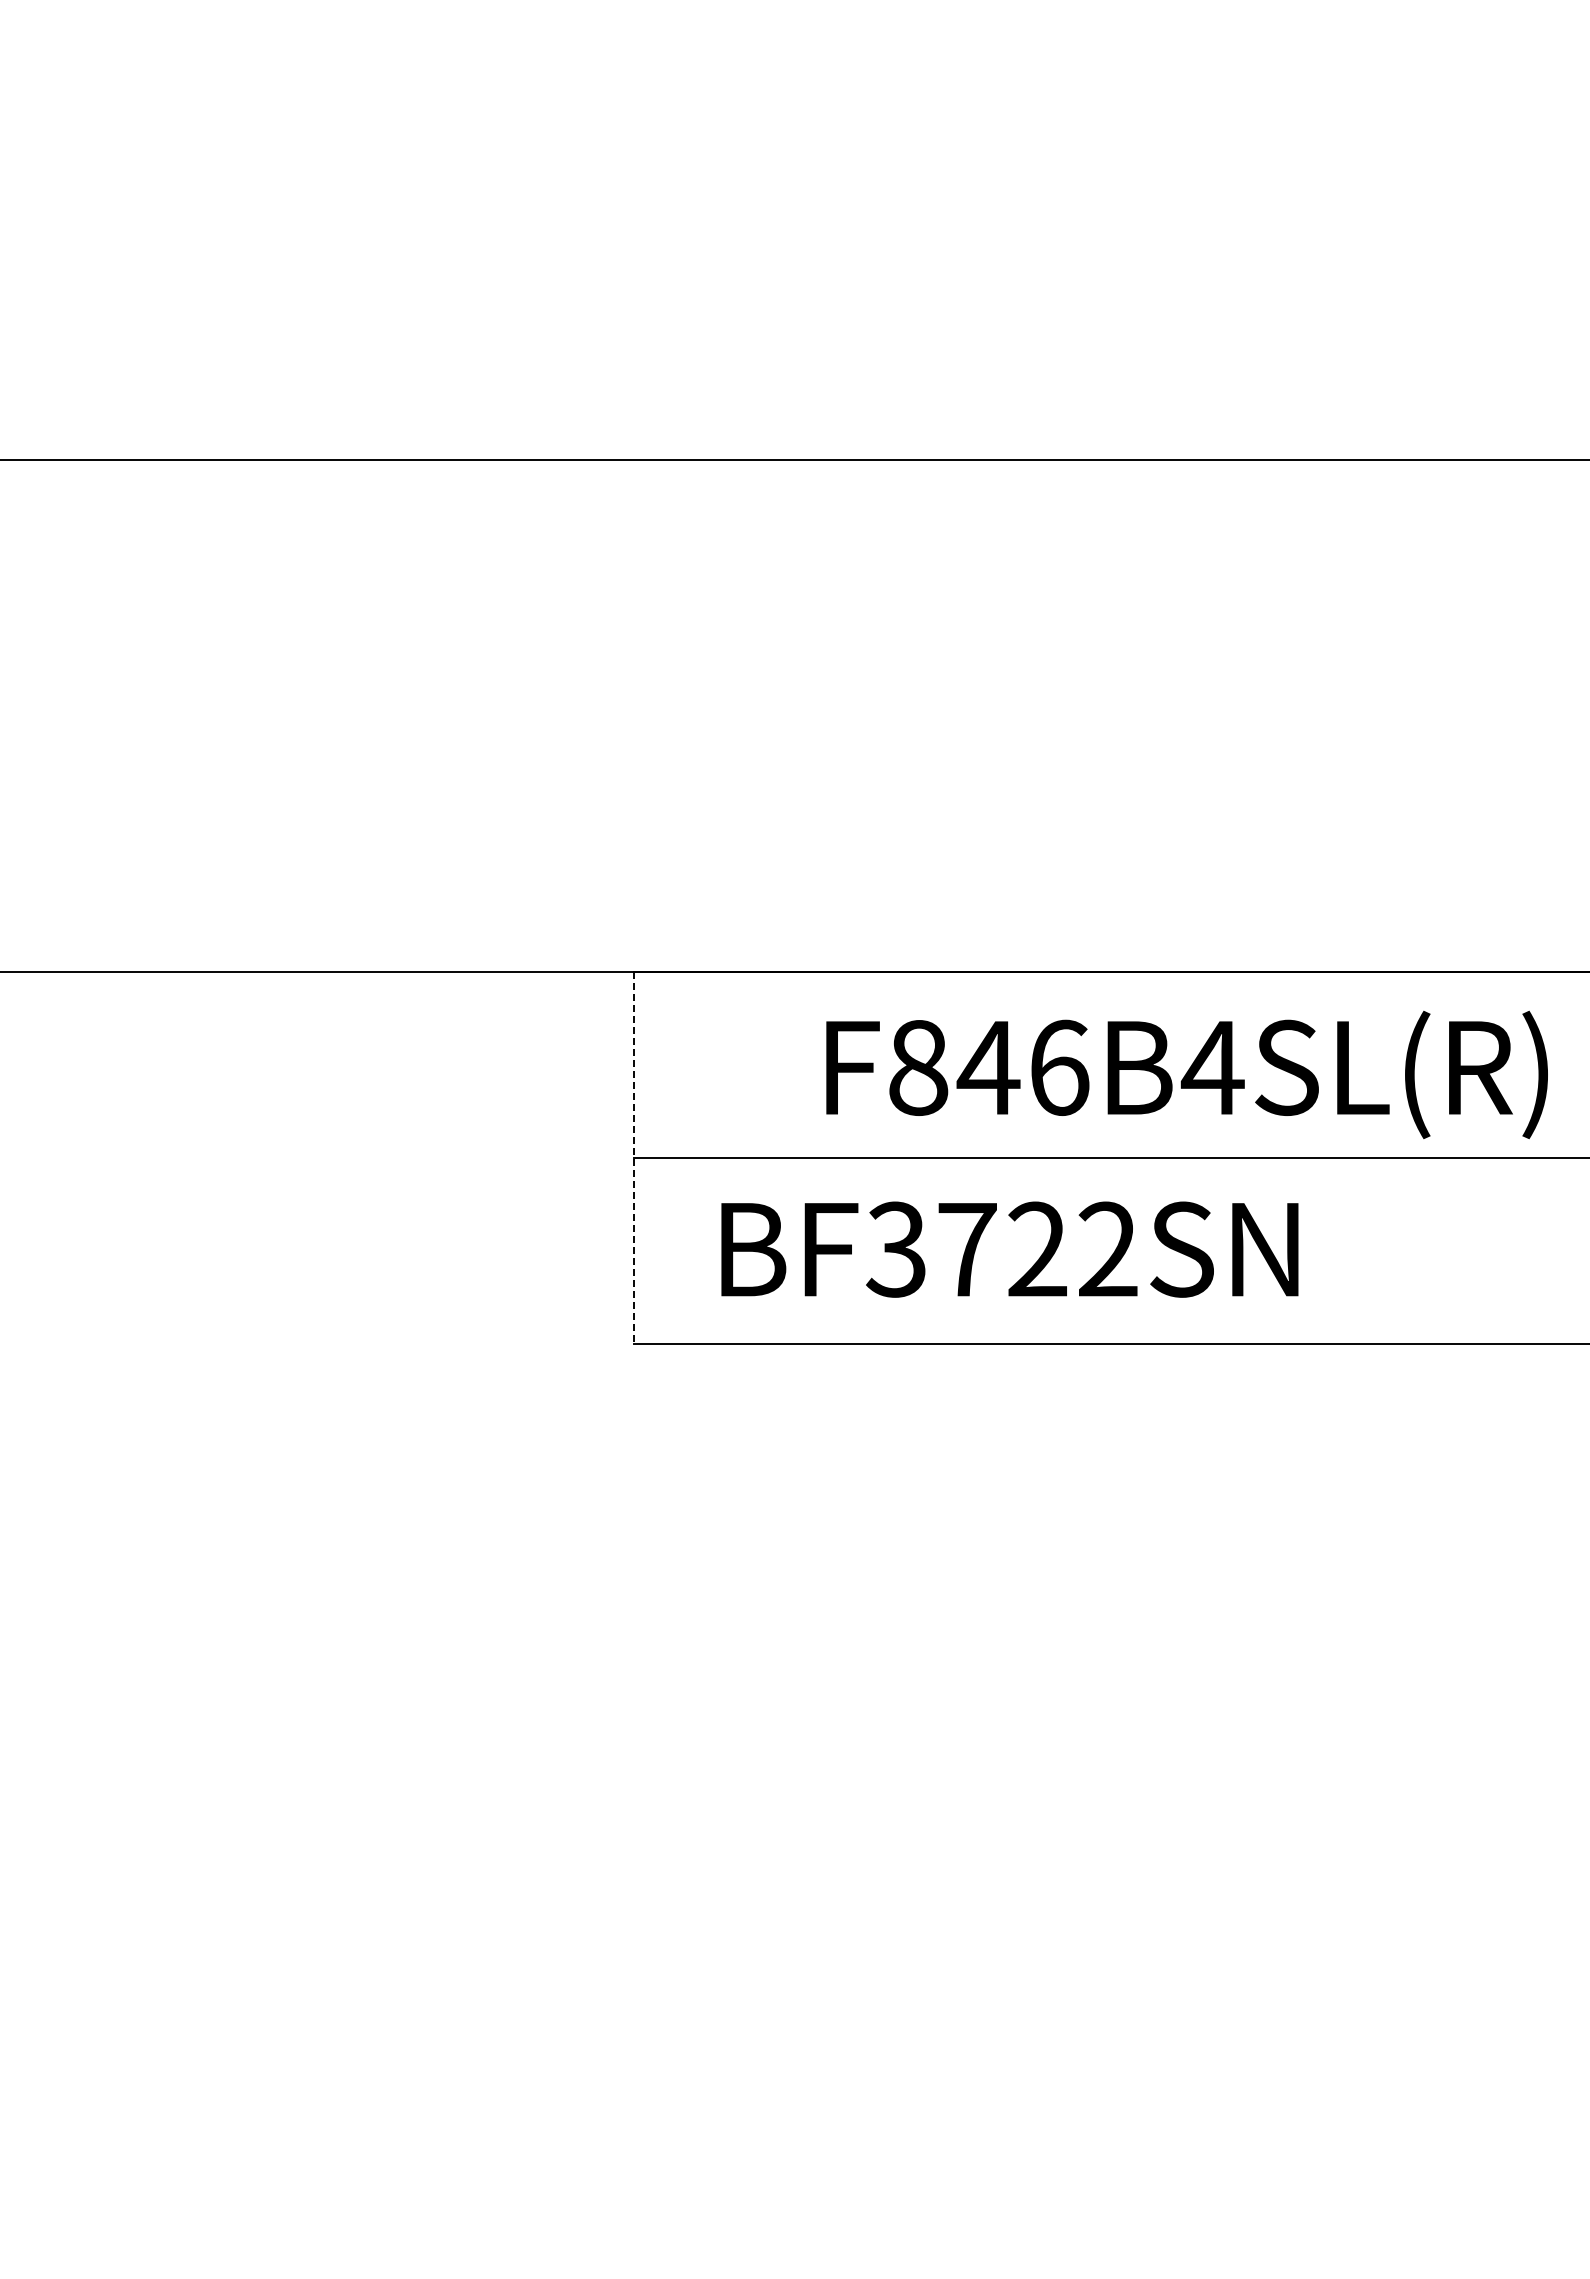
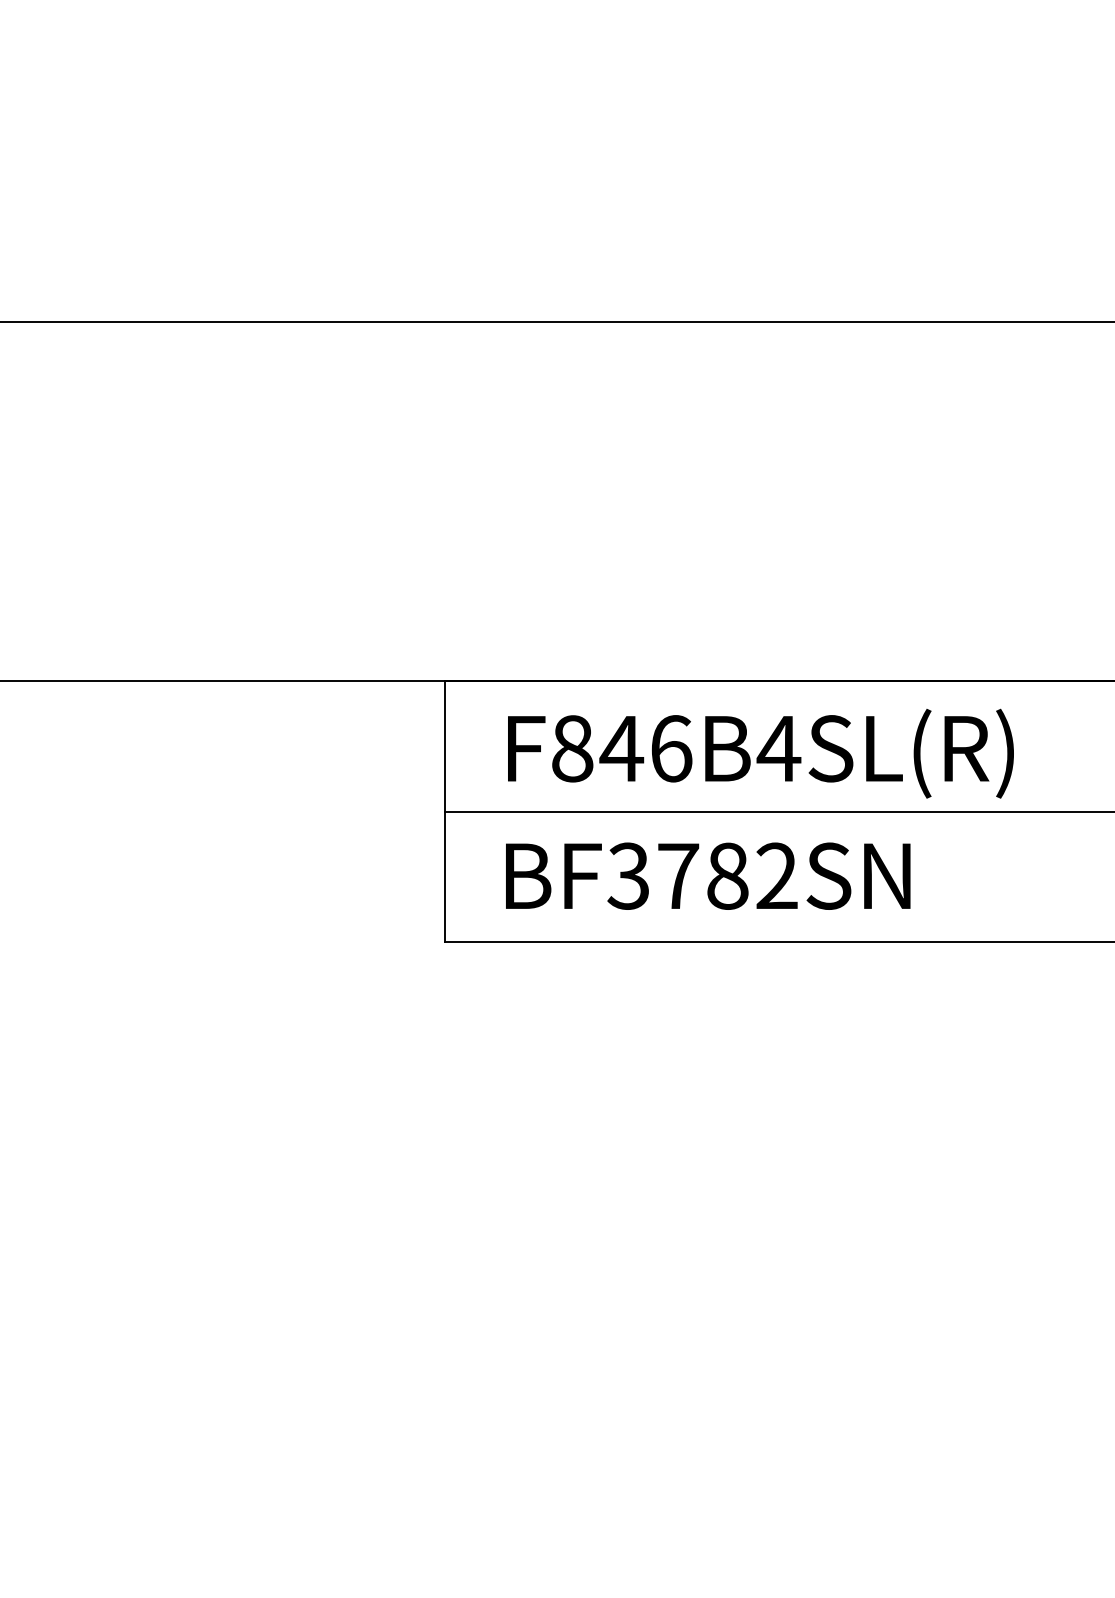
text: (1186, 1074) -> (760, 753), moved
line: (634, 1158) -> (444, 812), dashed -> solid
text: (1037, 1249) -> (727, 876), BF3722SN -> BF3782SN

